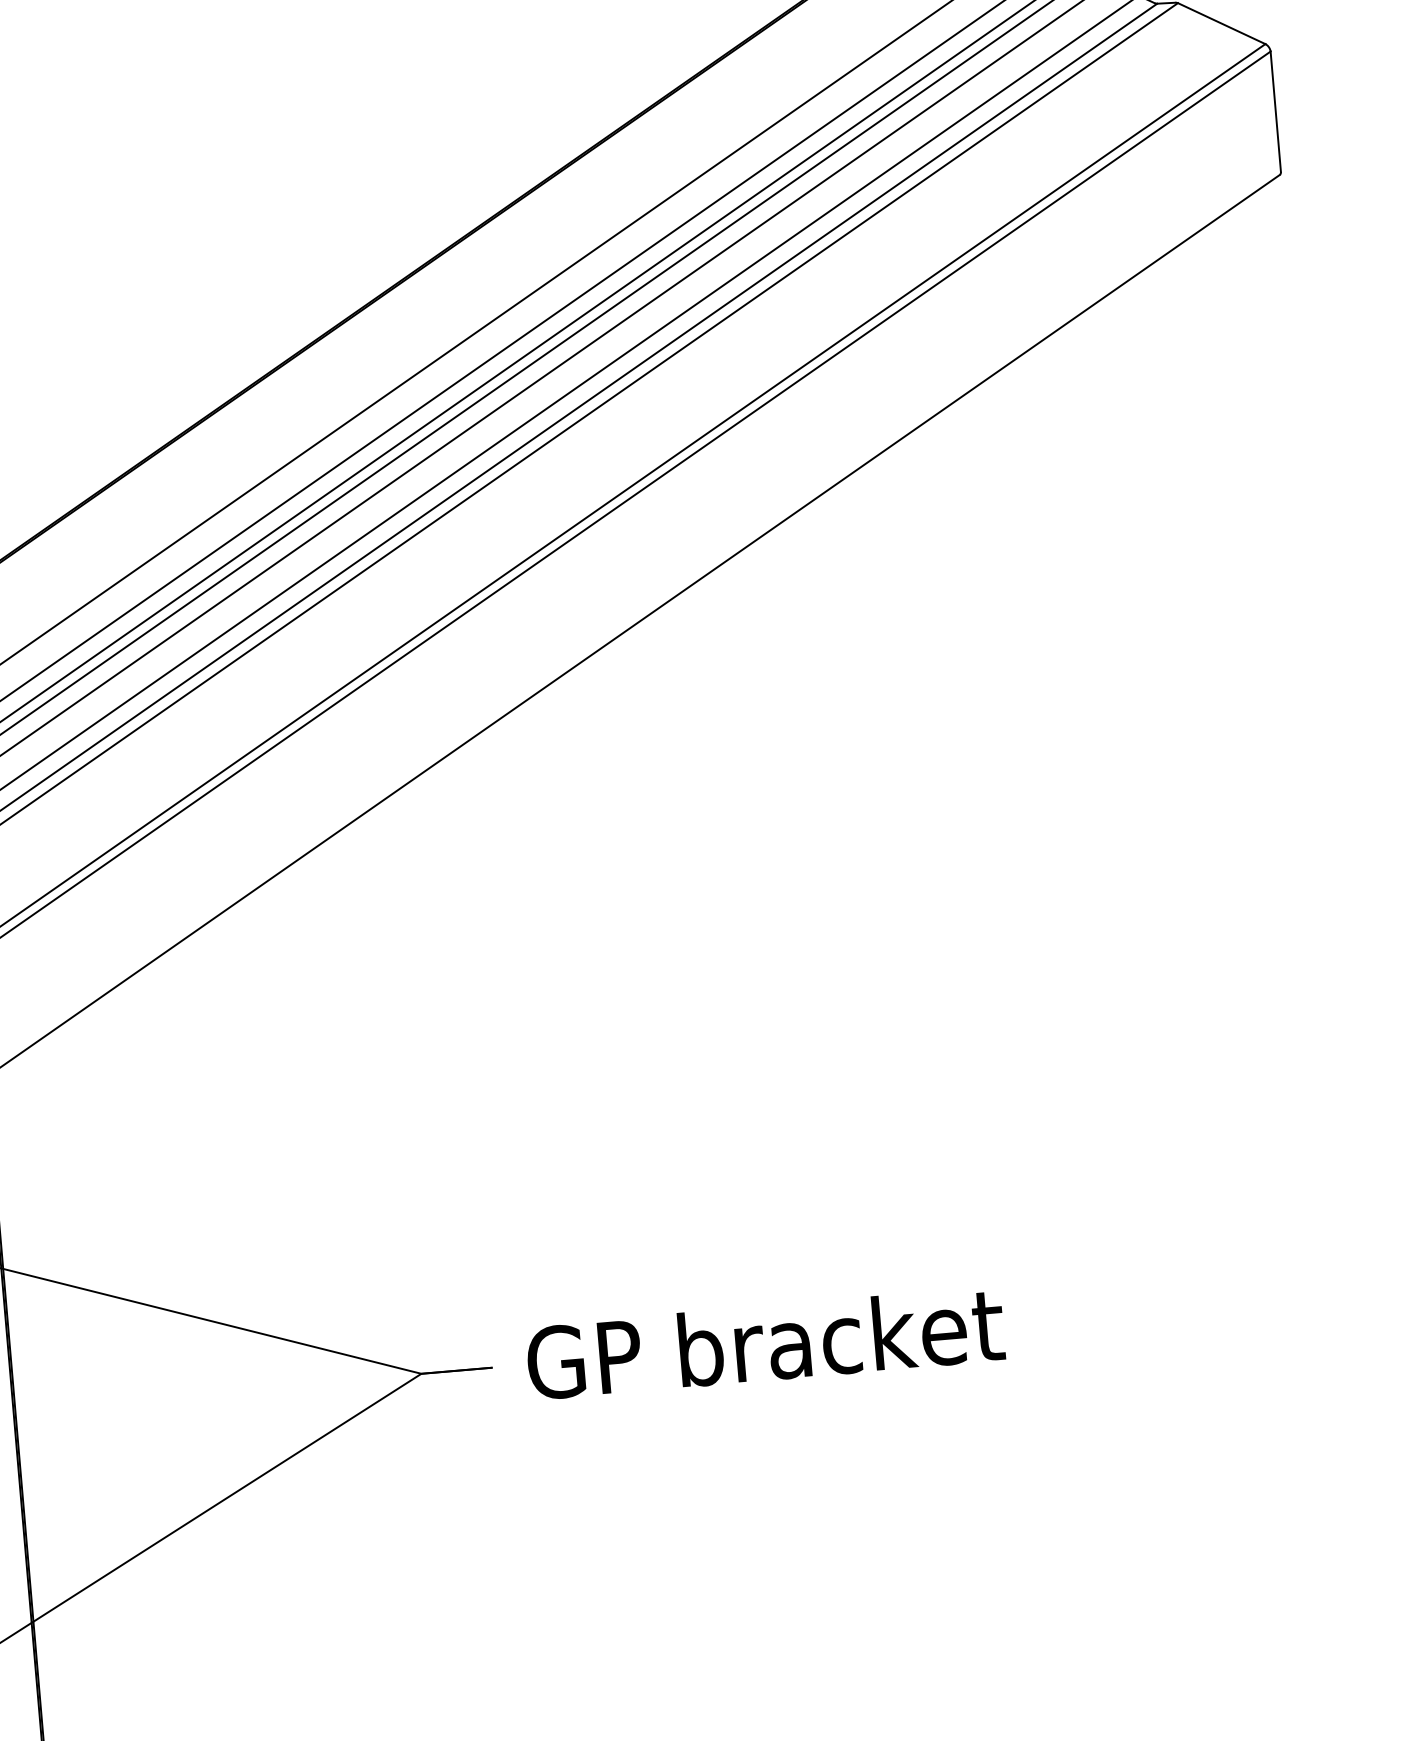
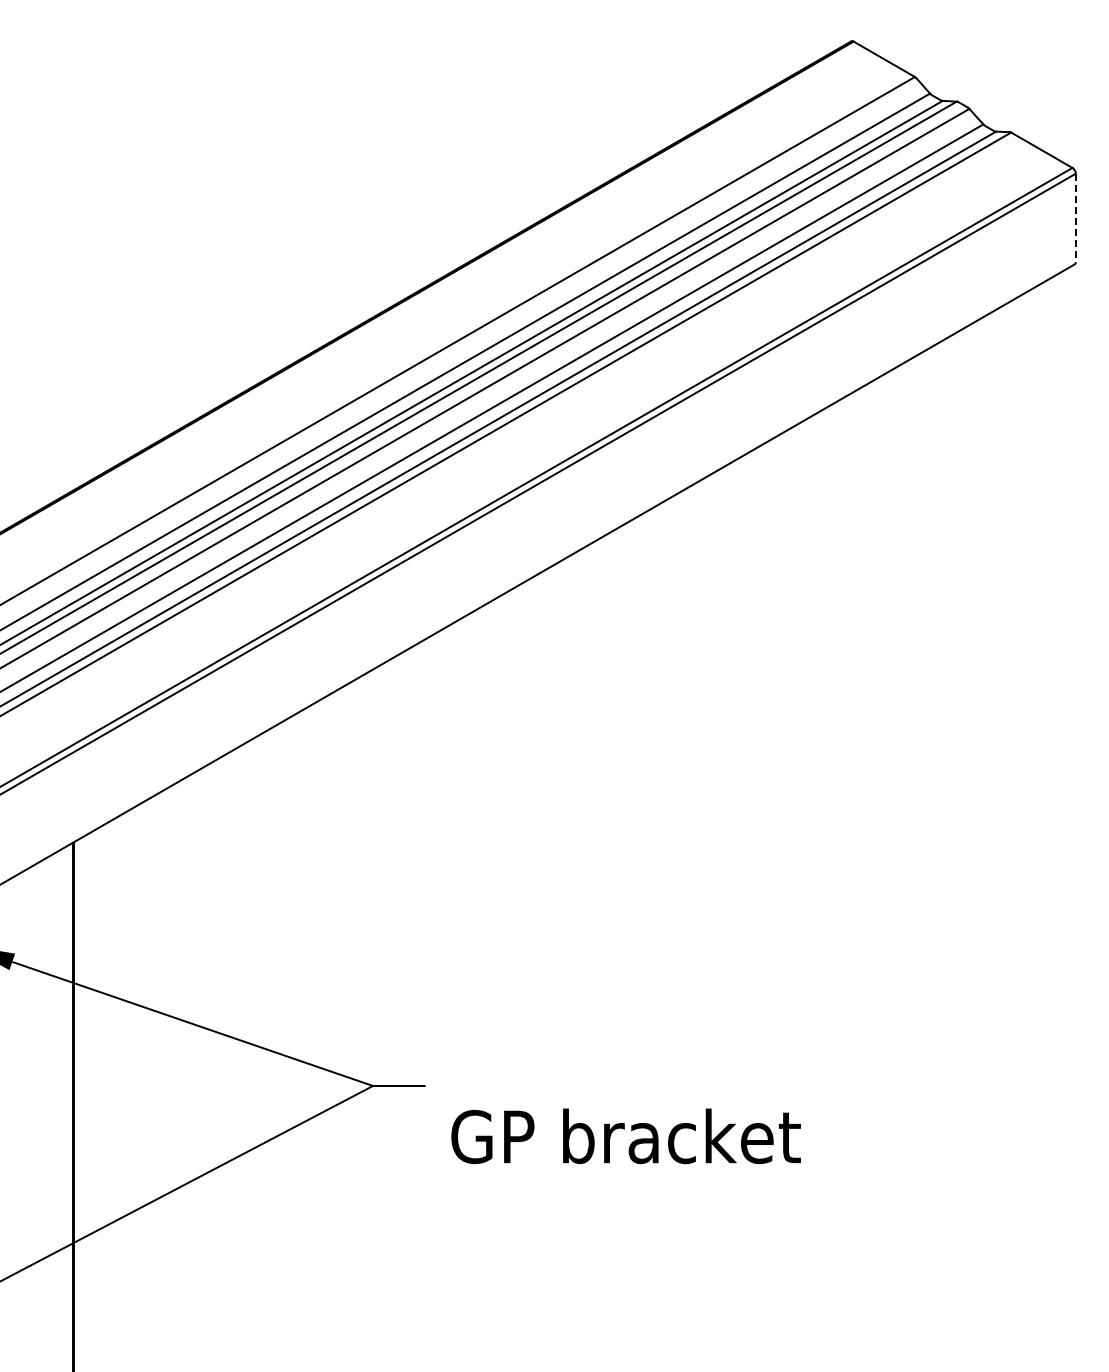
line: (1275, 112) -> (1075, 218), solid -> dashed
text: (764, 1343) -> (625, 1136), moved

